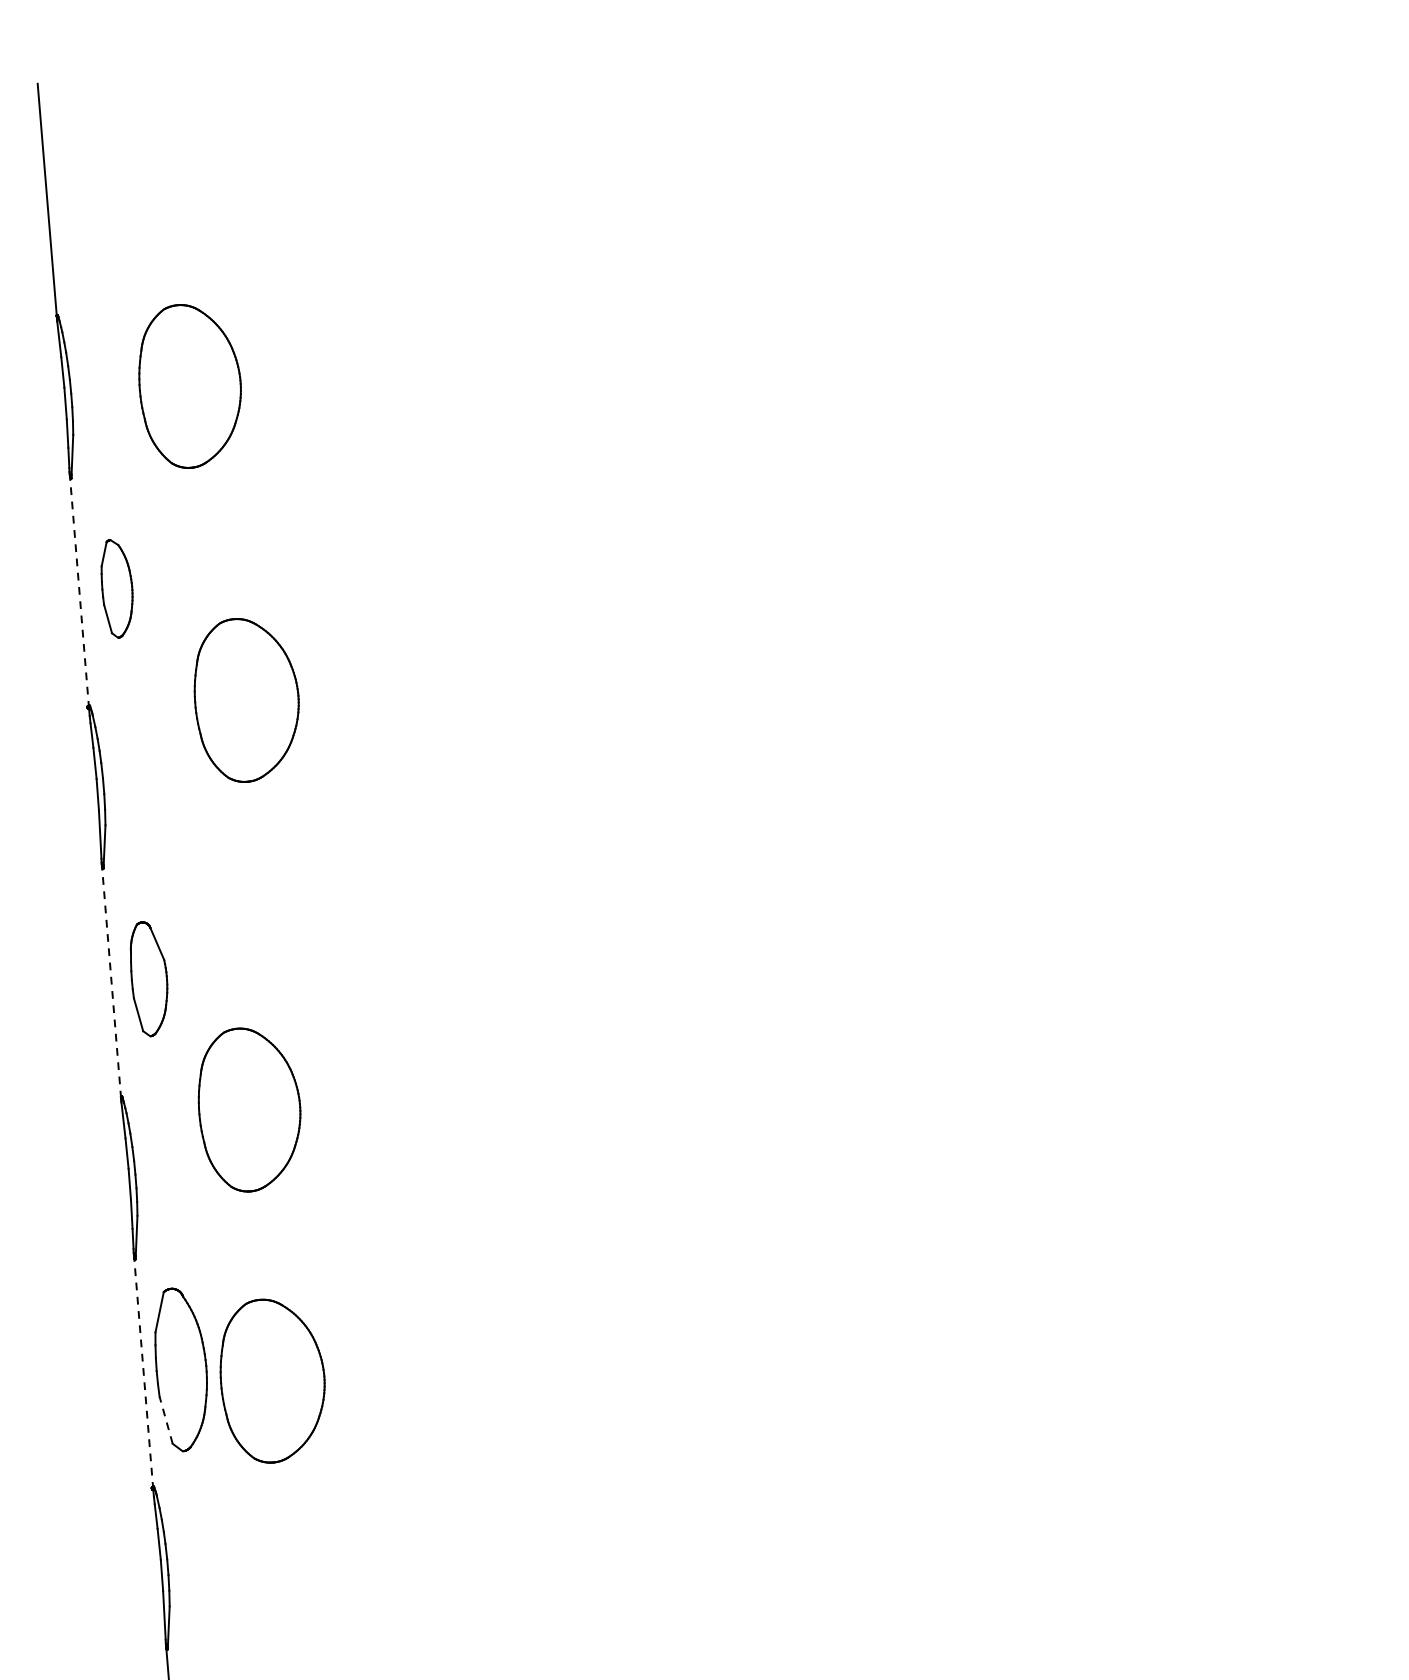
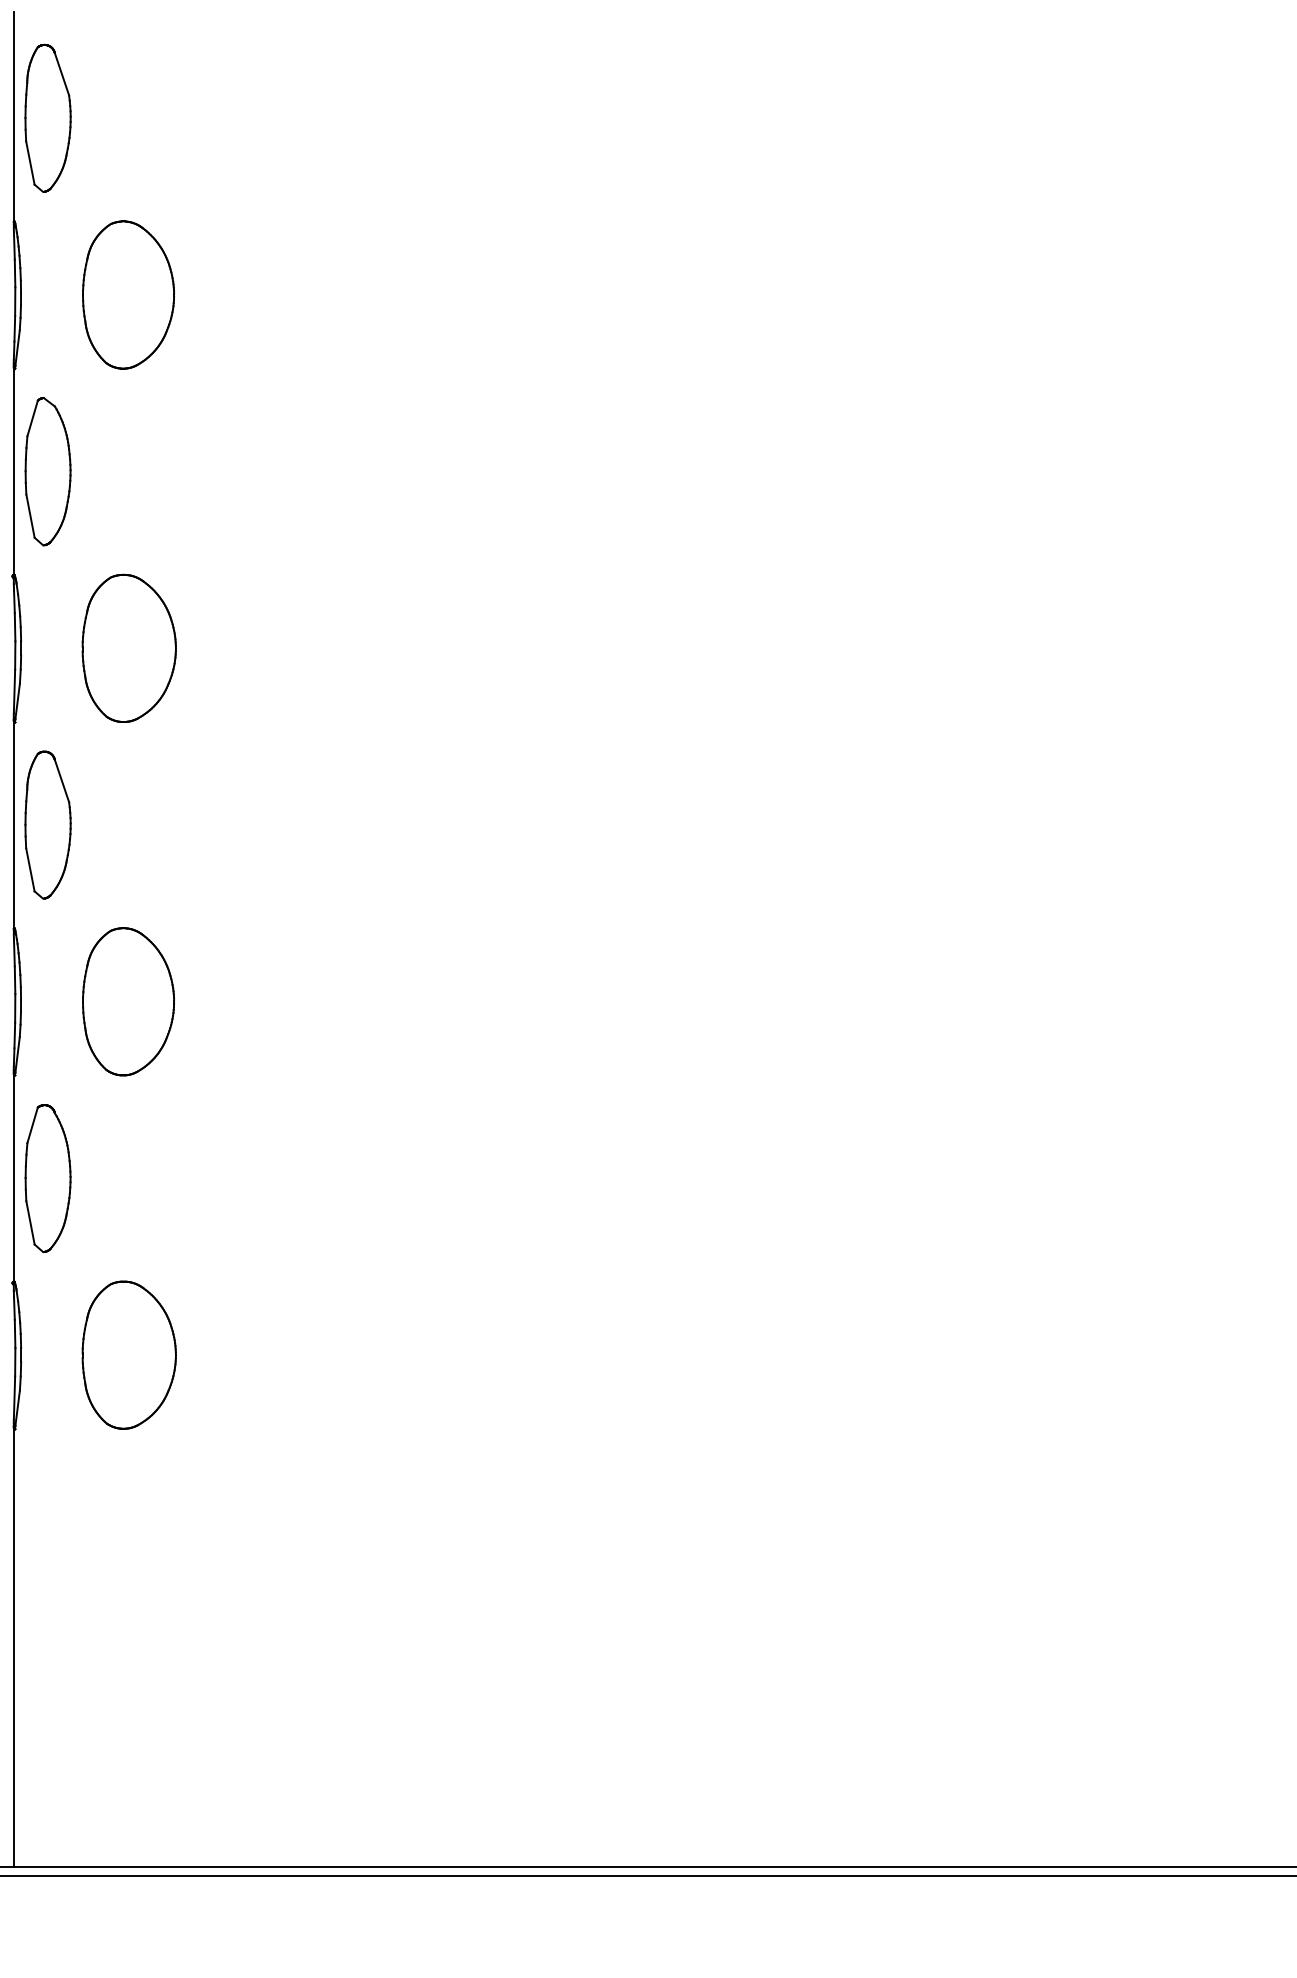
part: (84, 197) -> (47, 117), added
part: (116, 588) -> (47, 471), size x1.67
line: (79, 591) -> (13, 471), dashed -> solid
part: (245, 699) -> (128, 647), moved
part: (148, 978) -> (47, 824), size x1.43
line: (111, 981) -> (13, 824), dashed -> solid
part: (249, 1109) -> (128, 1001), moved
line: (143, 1371) -> (13, 1177), dashed -> solid
part: (271, 1379) -> (128, 1354), moved
line: (166, 1419) -> (30, 1222), dashed -> solid

